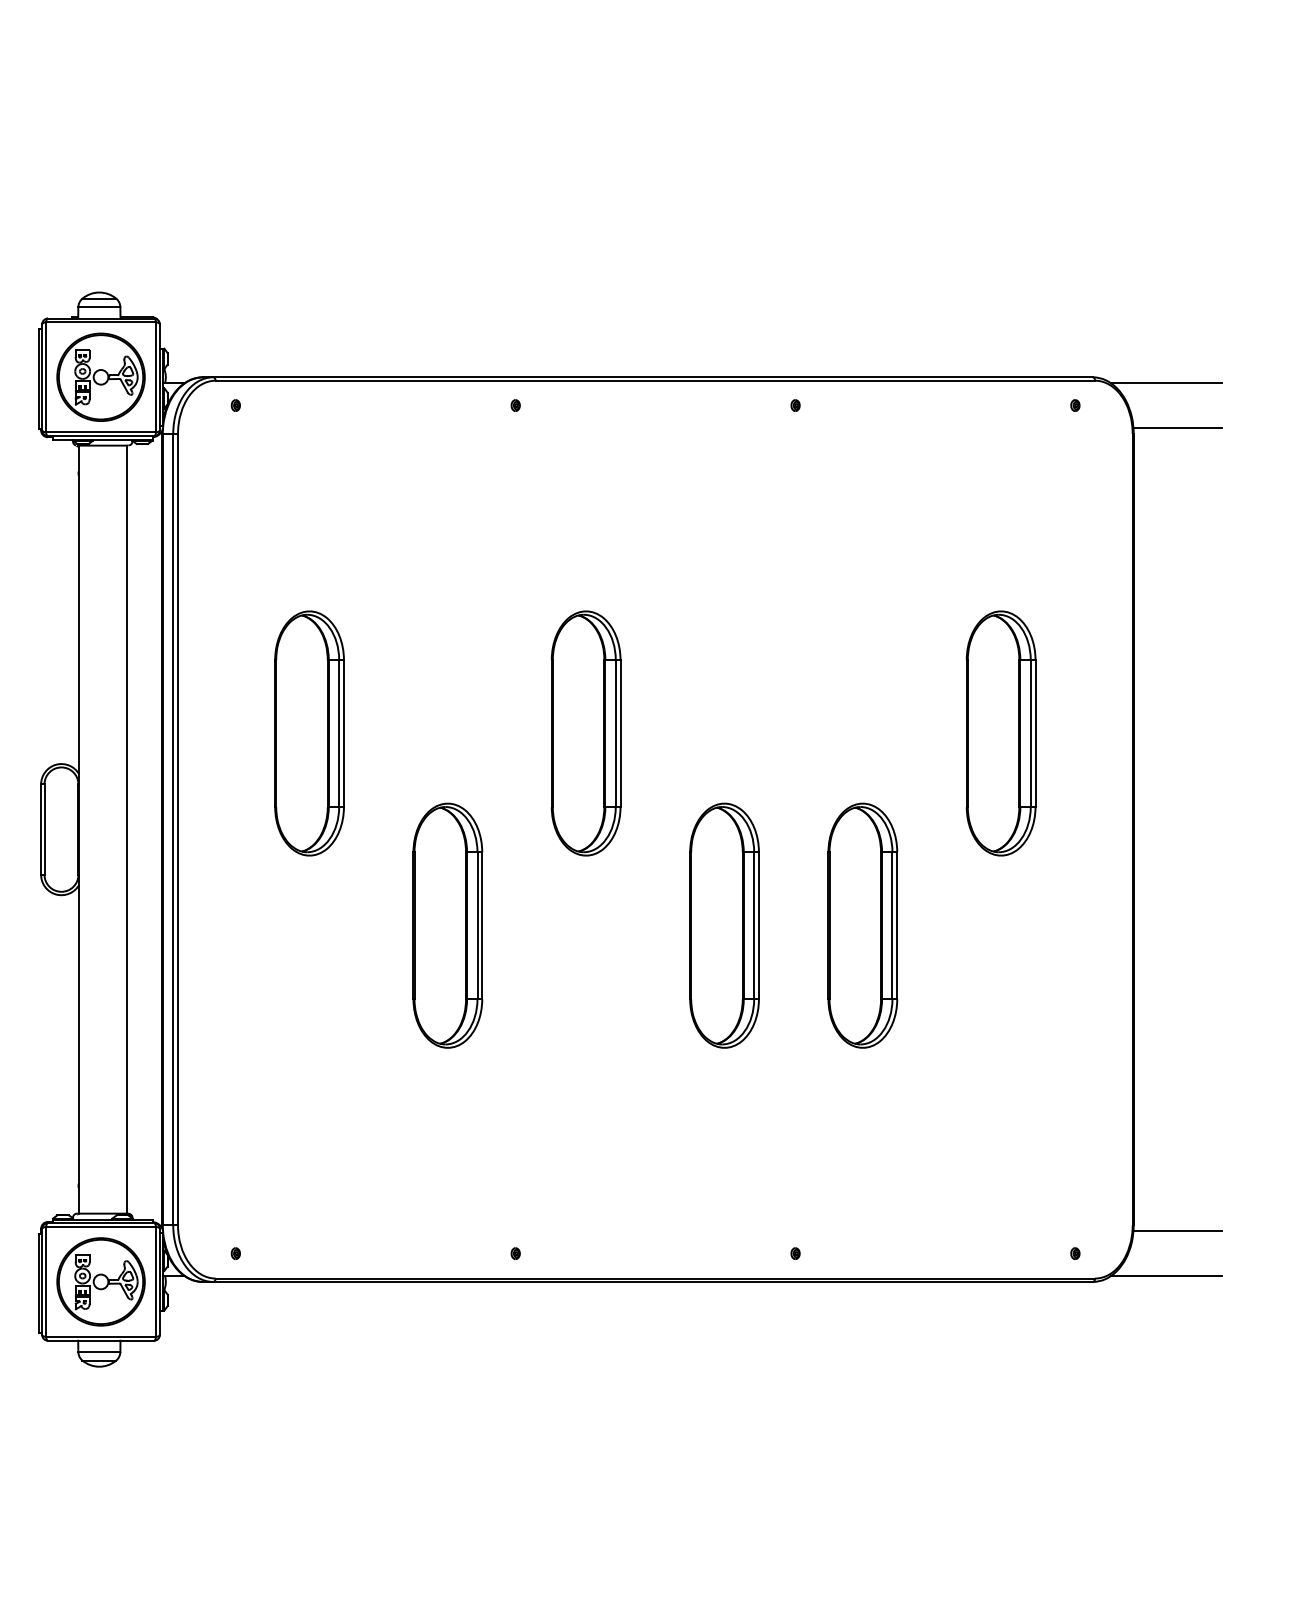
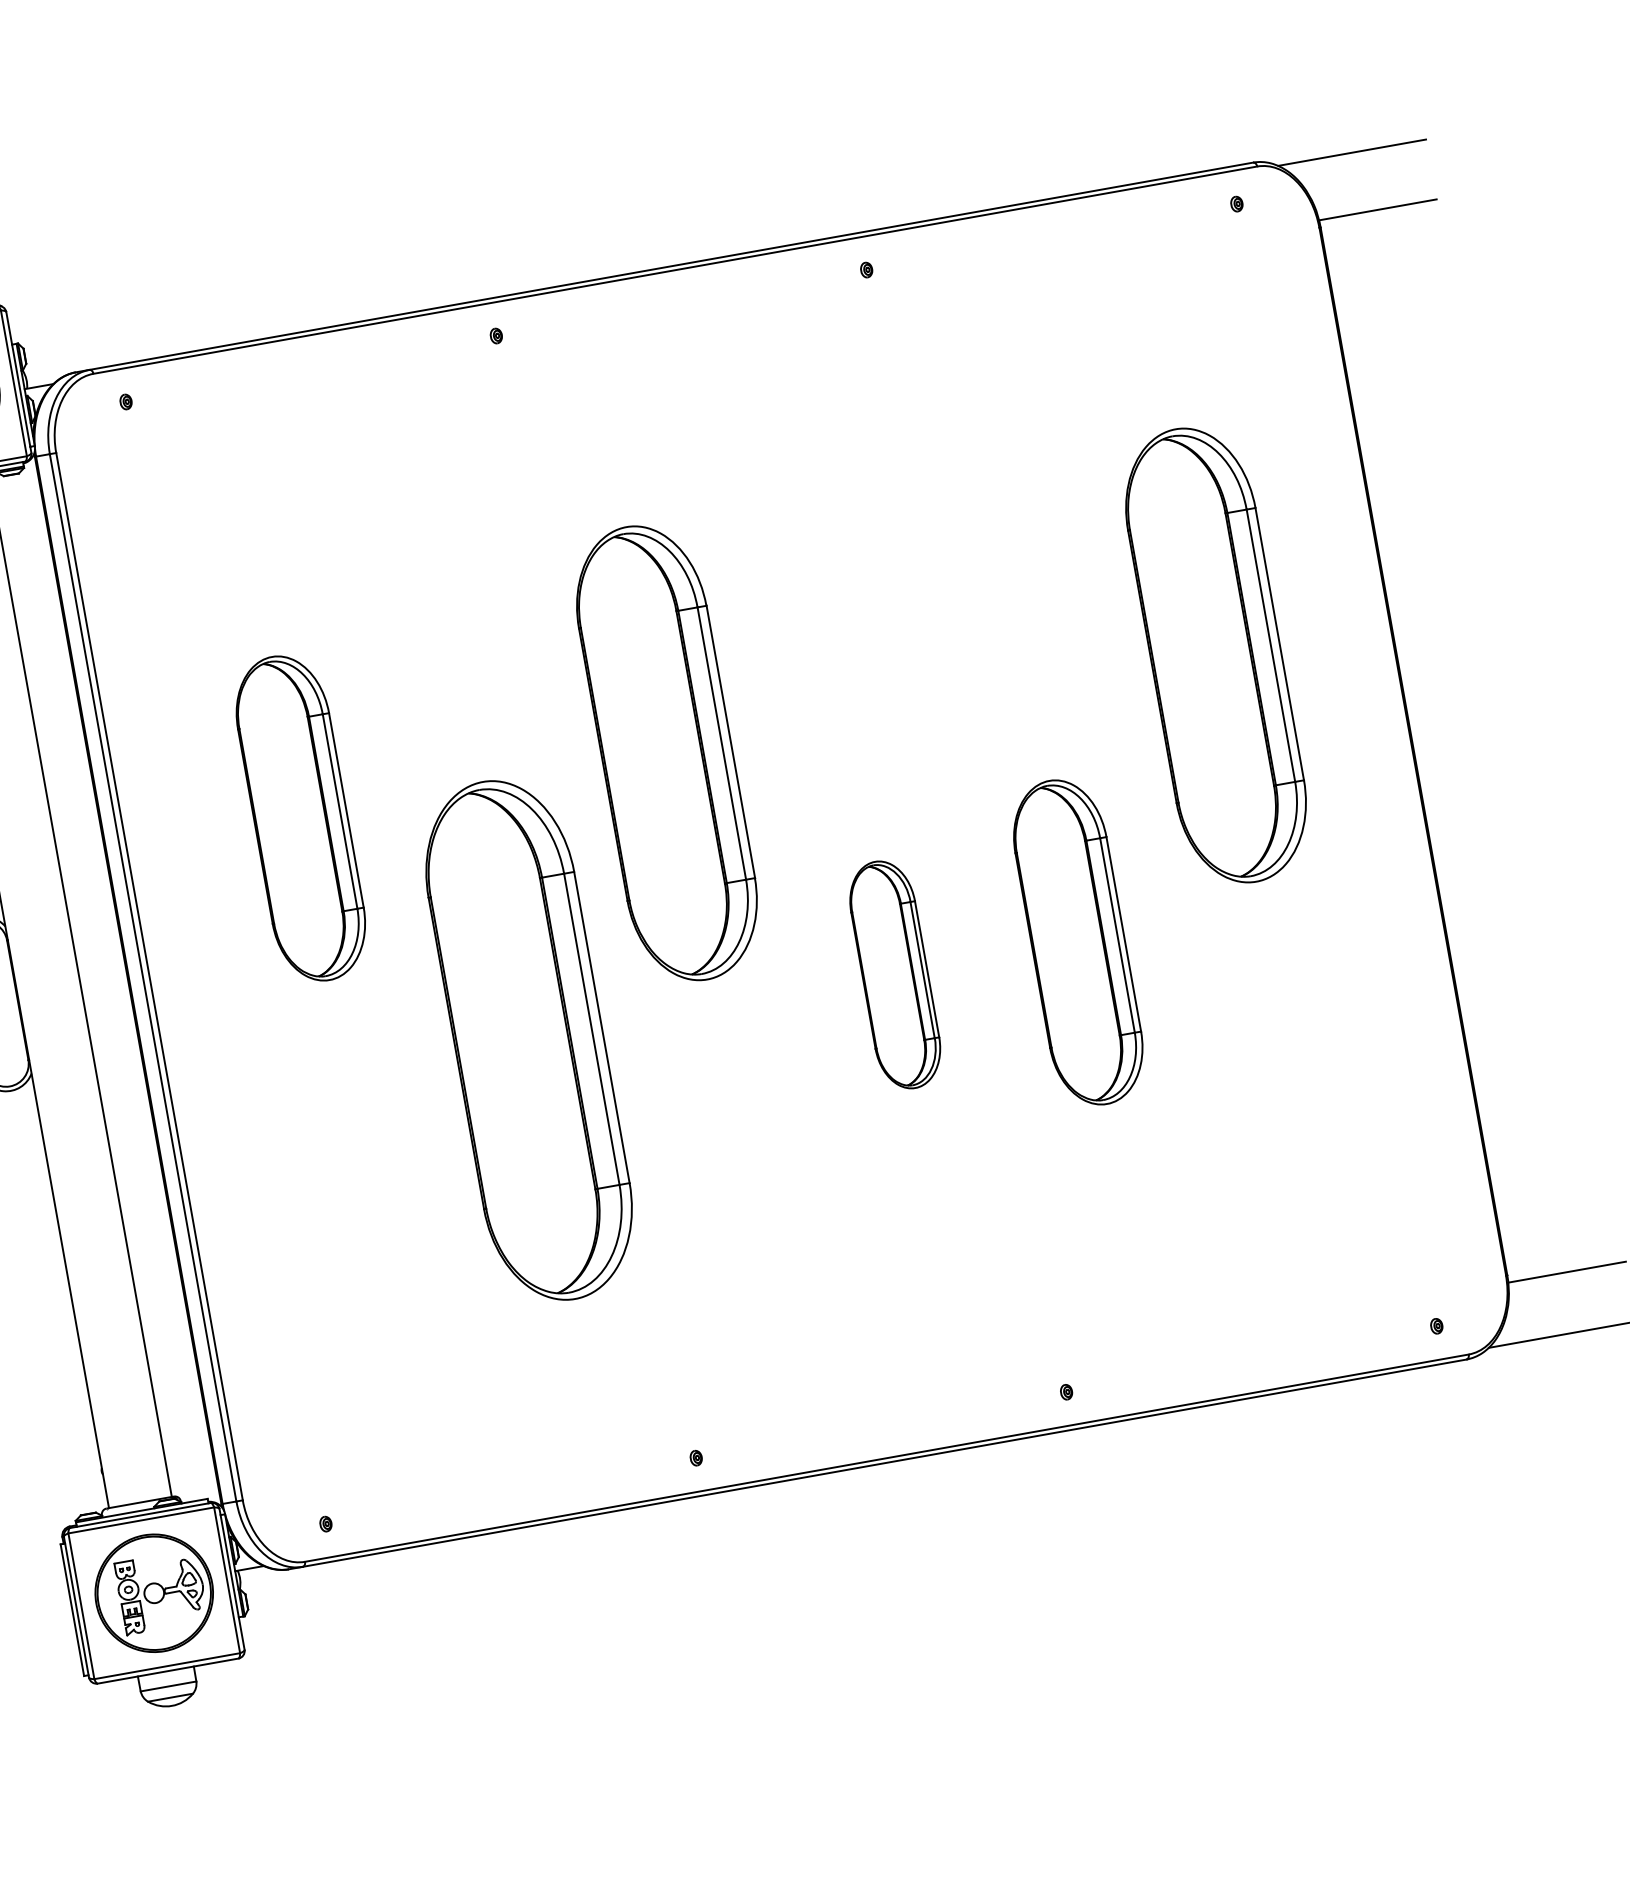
part: (585, 733) -> (665, 753), size x1.4
part: (1000, 733) -> (1215, 655), size x1.4
part: (447, 925) -> (528, 1040), size x1.6
part: (724, 925) -> (895, 974), size x0.7

